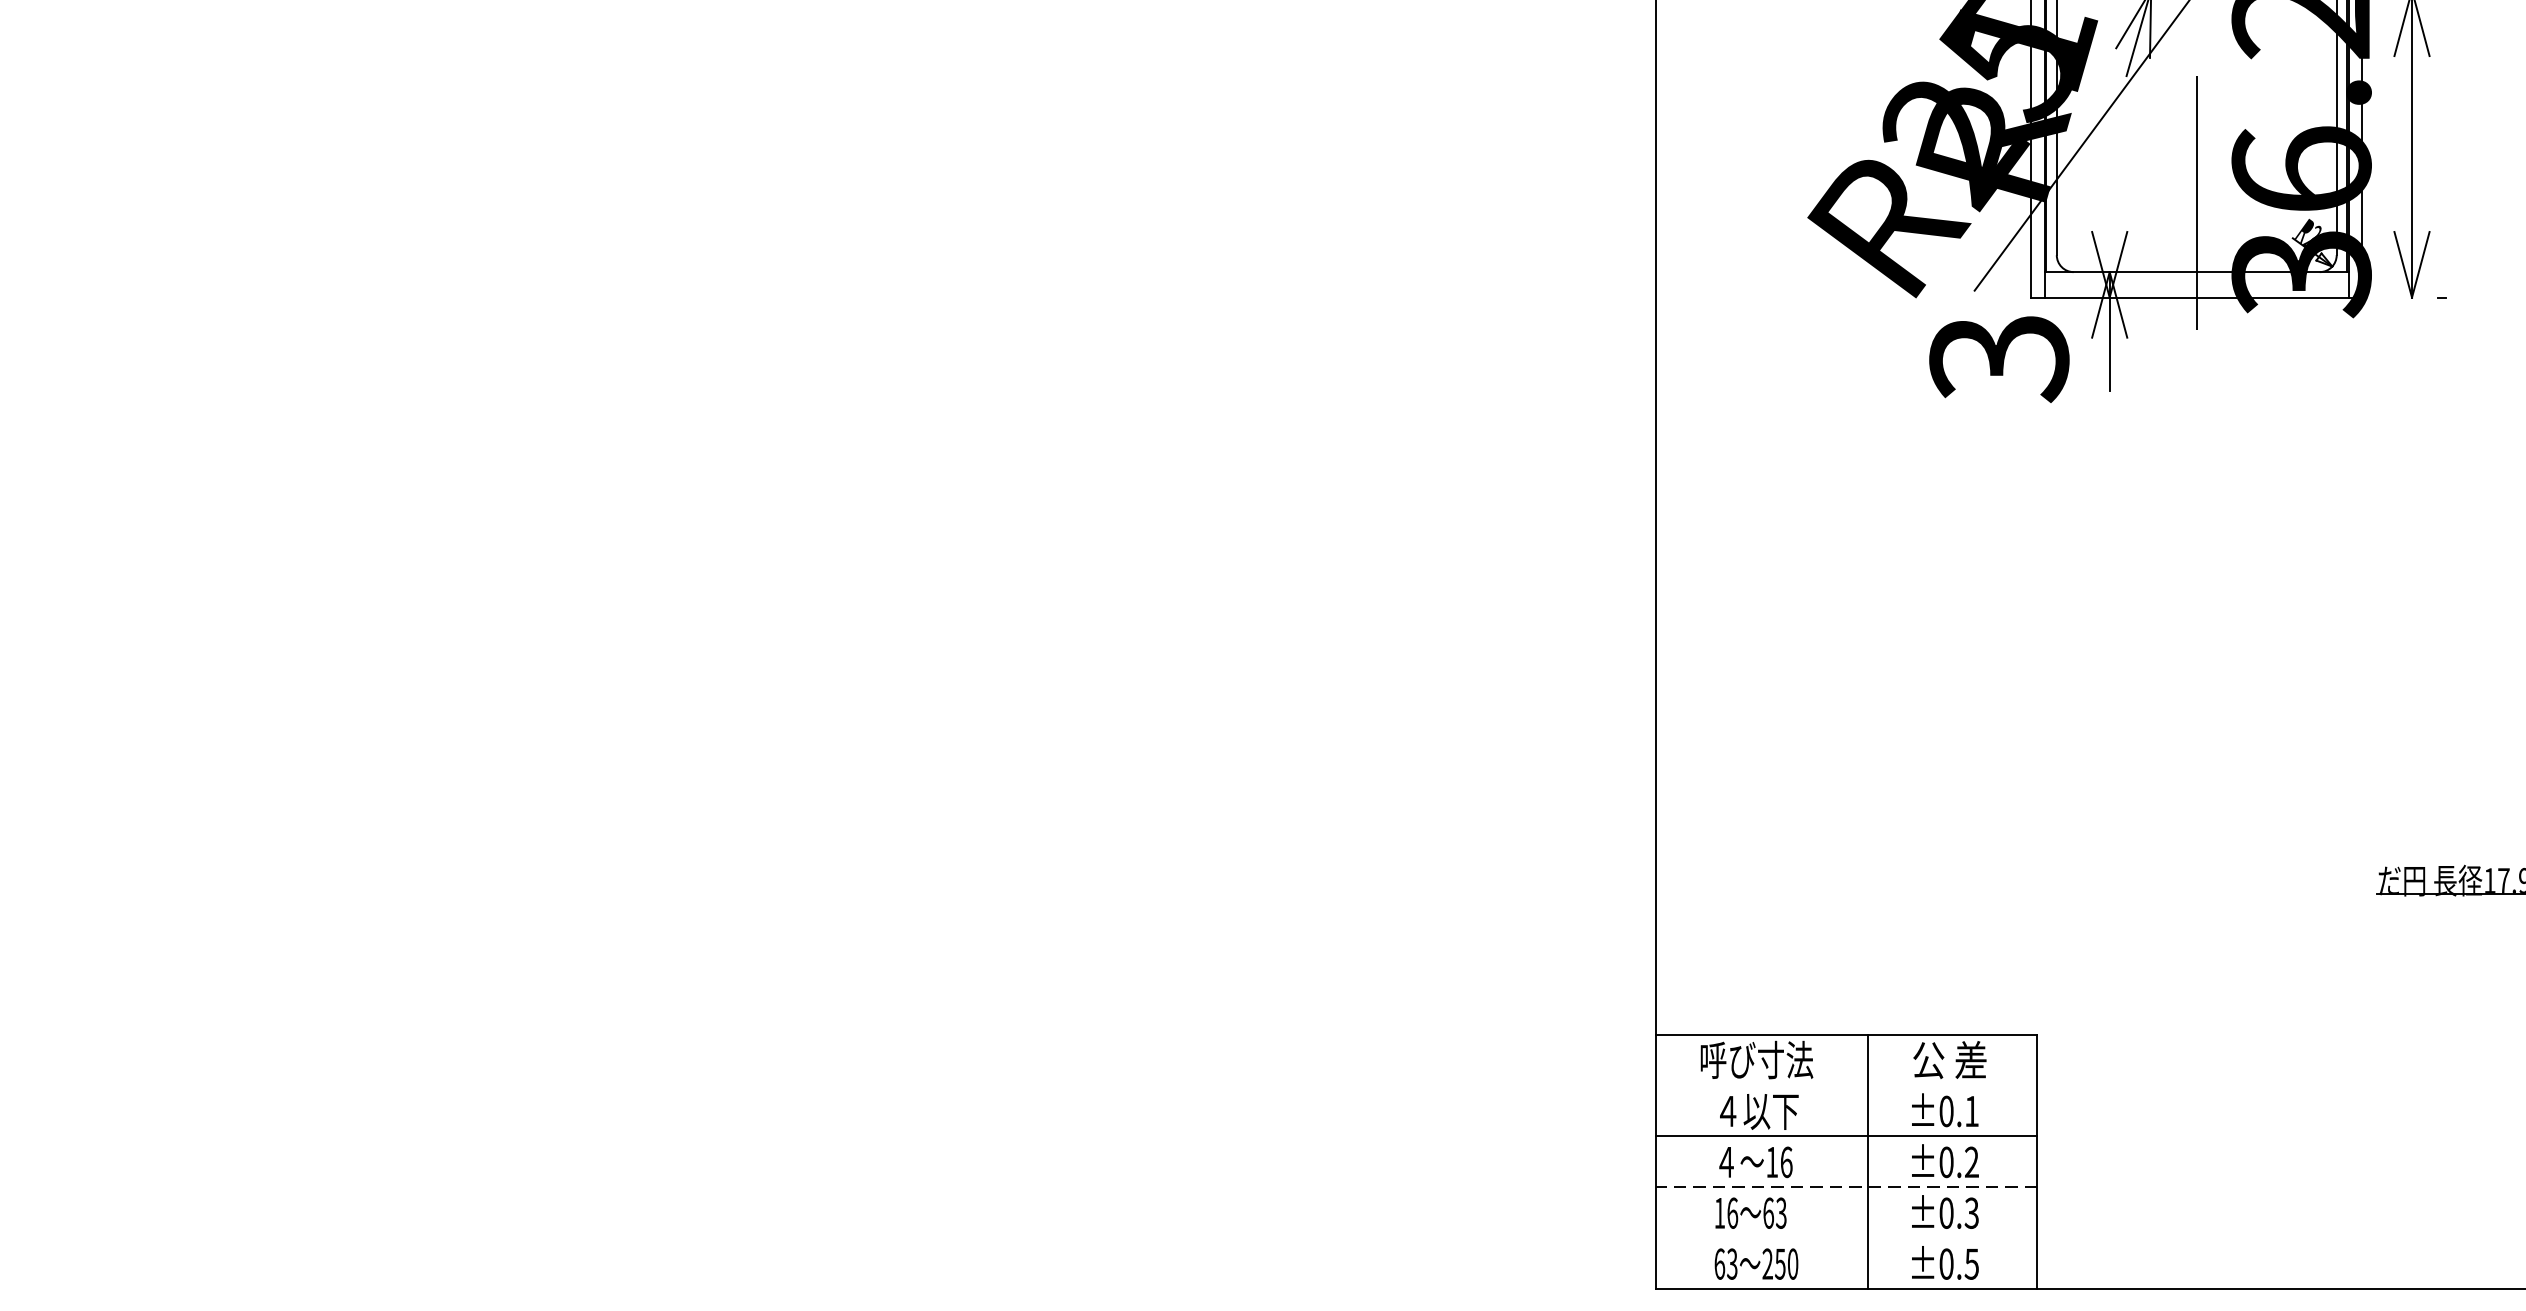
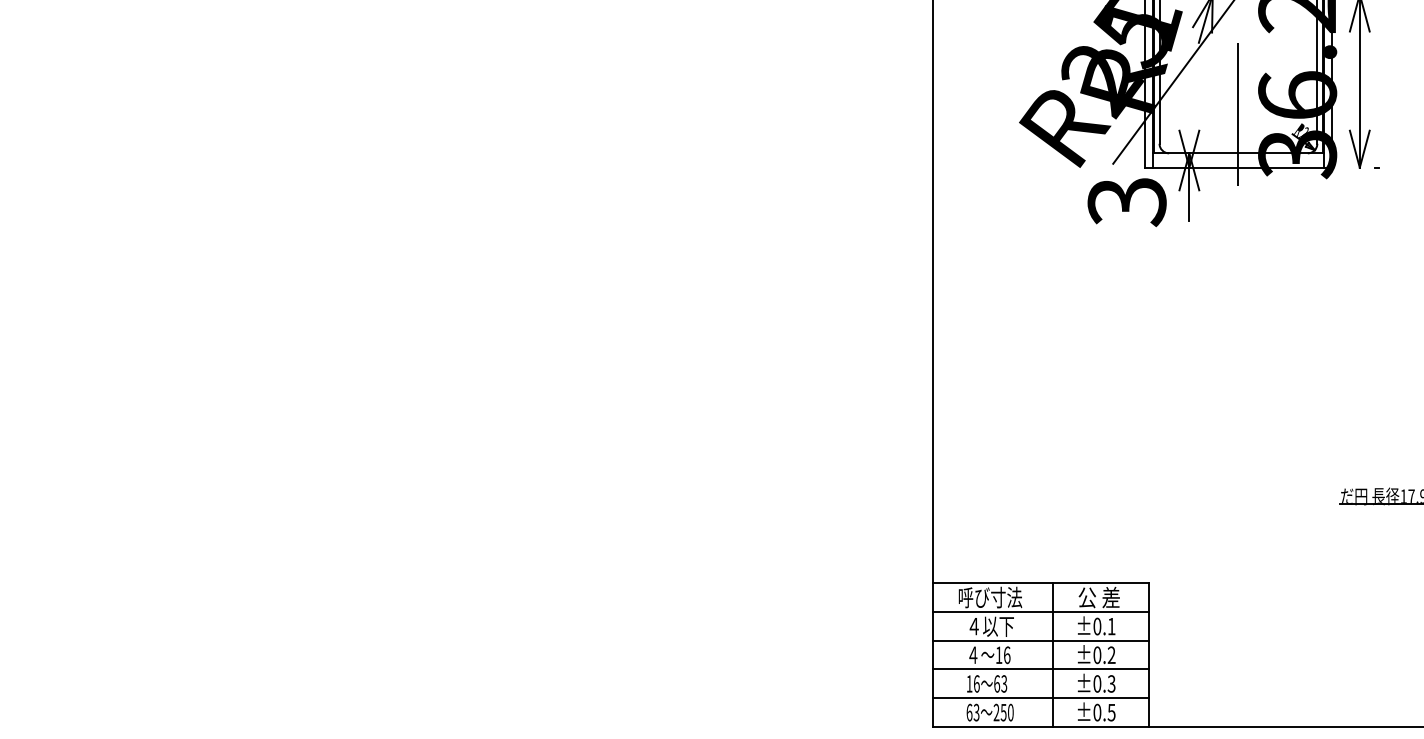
line: (1845, 1084) -> (1040, 611), added
line: (1845, 1187) -> (1040, 669), dashed -> solid
line: (1845, 1239) -> (1040, 698), added

